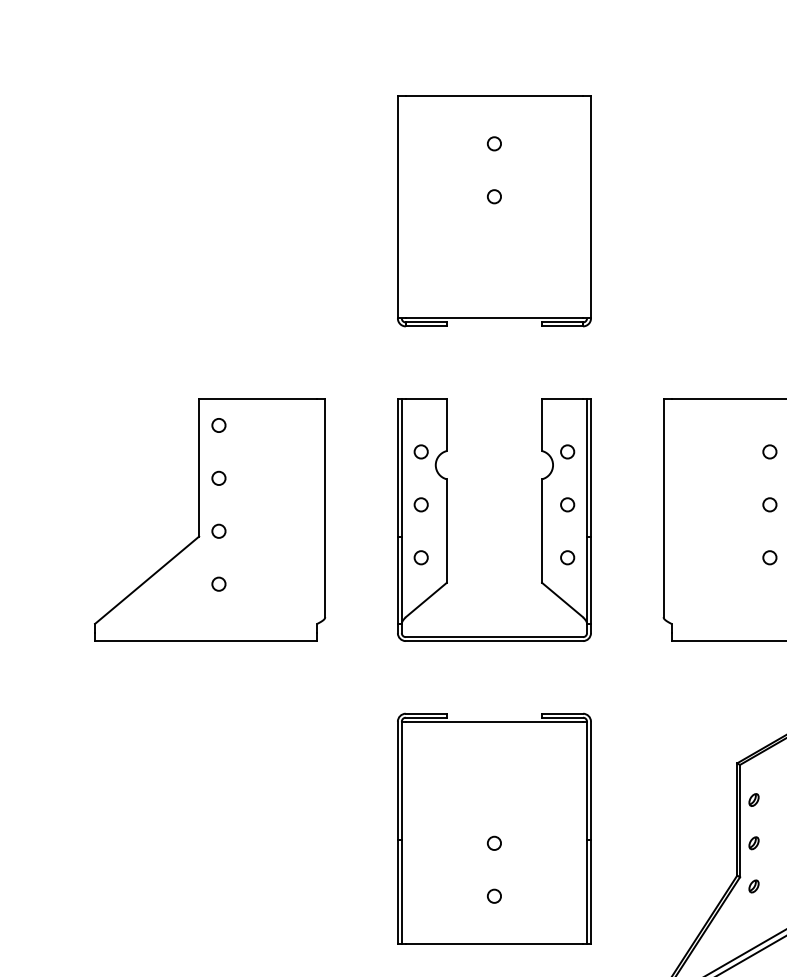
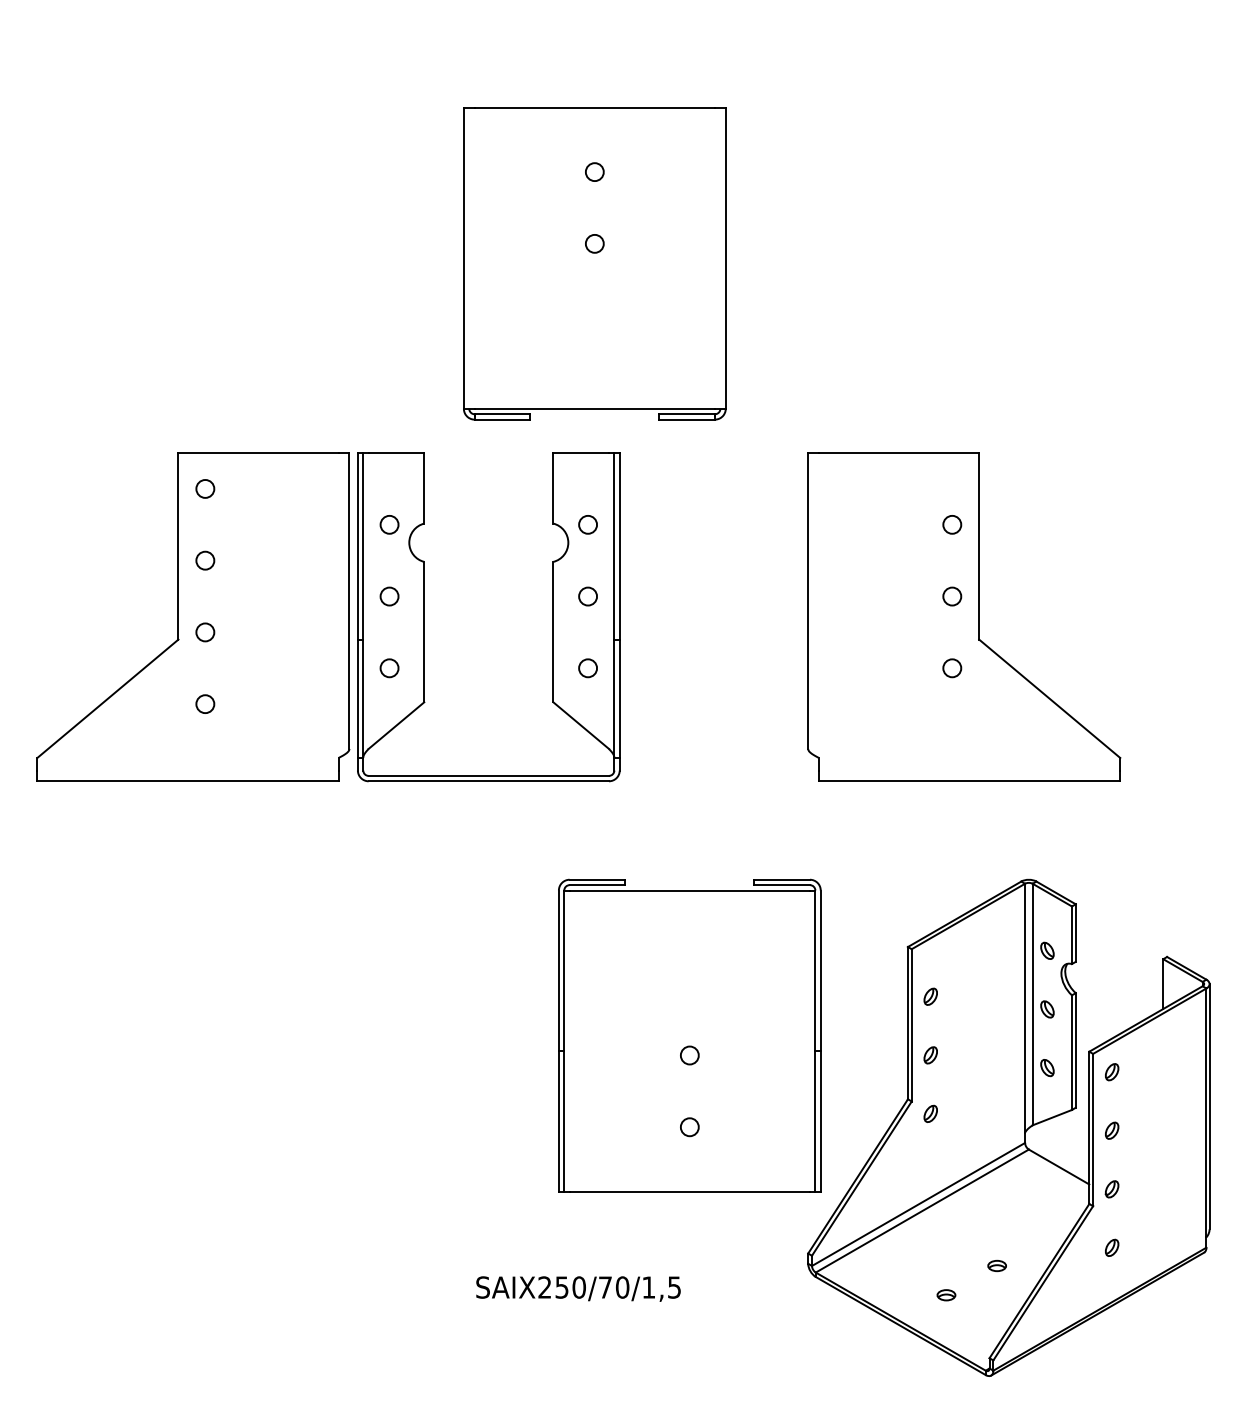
part: (494, 211) -> (594, 263), moved
part: (446, 520) -> (424, 617), moved
part: (494, 828) -> (689, 1035), moved

